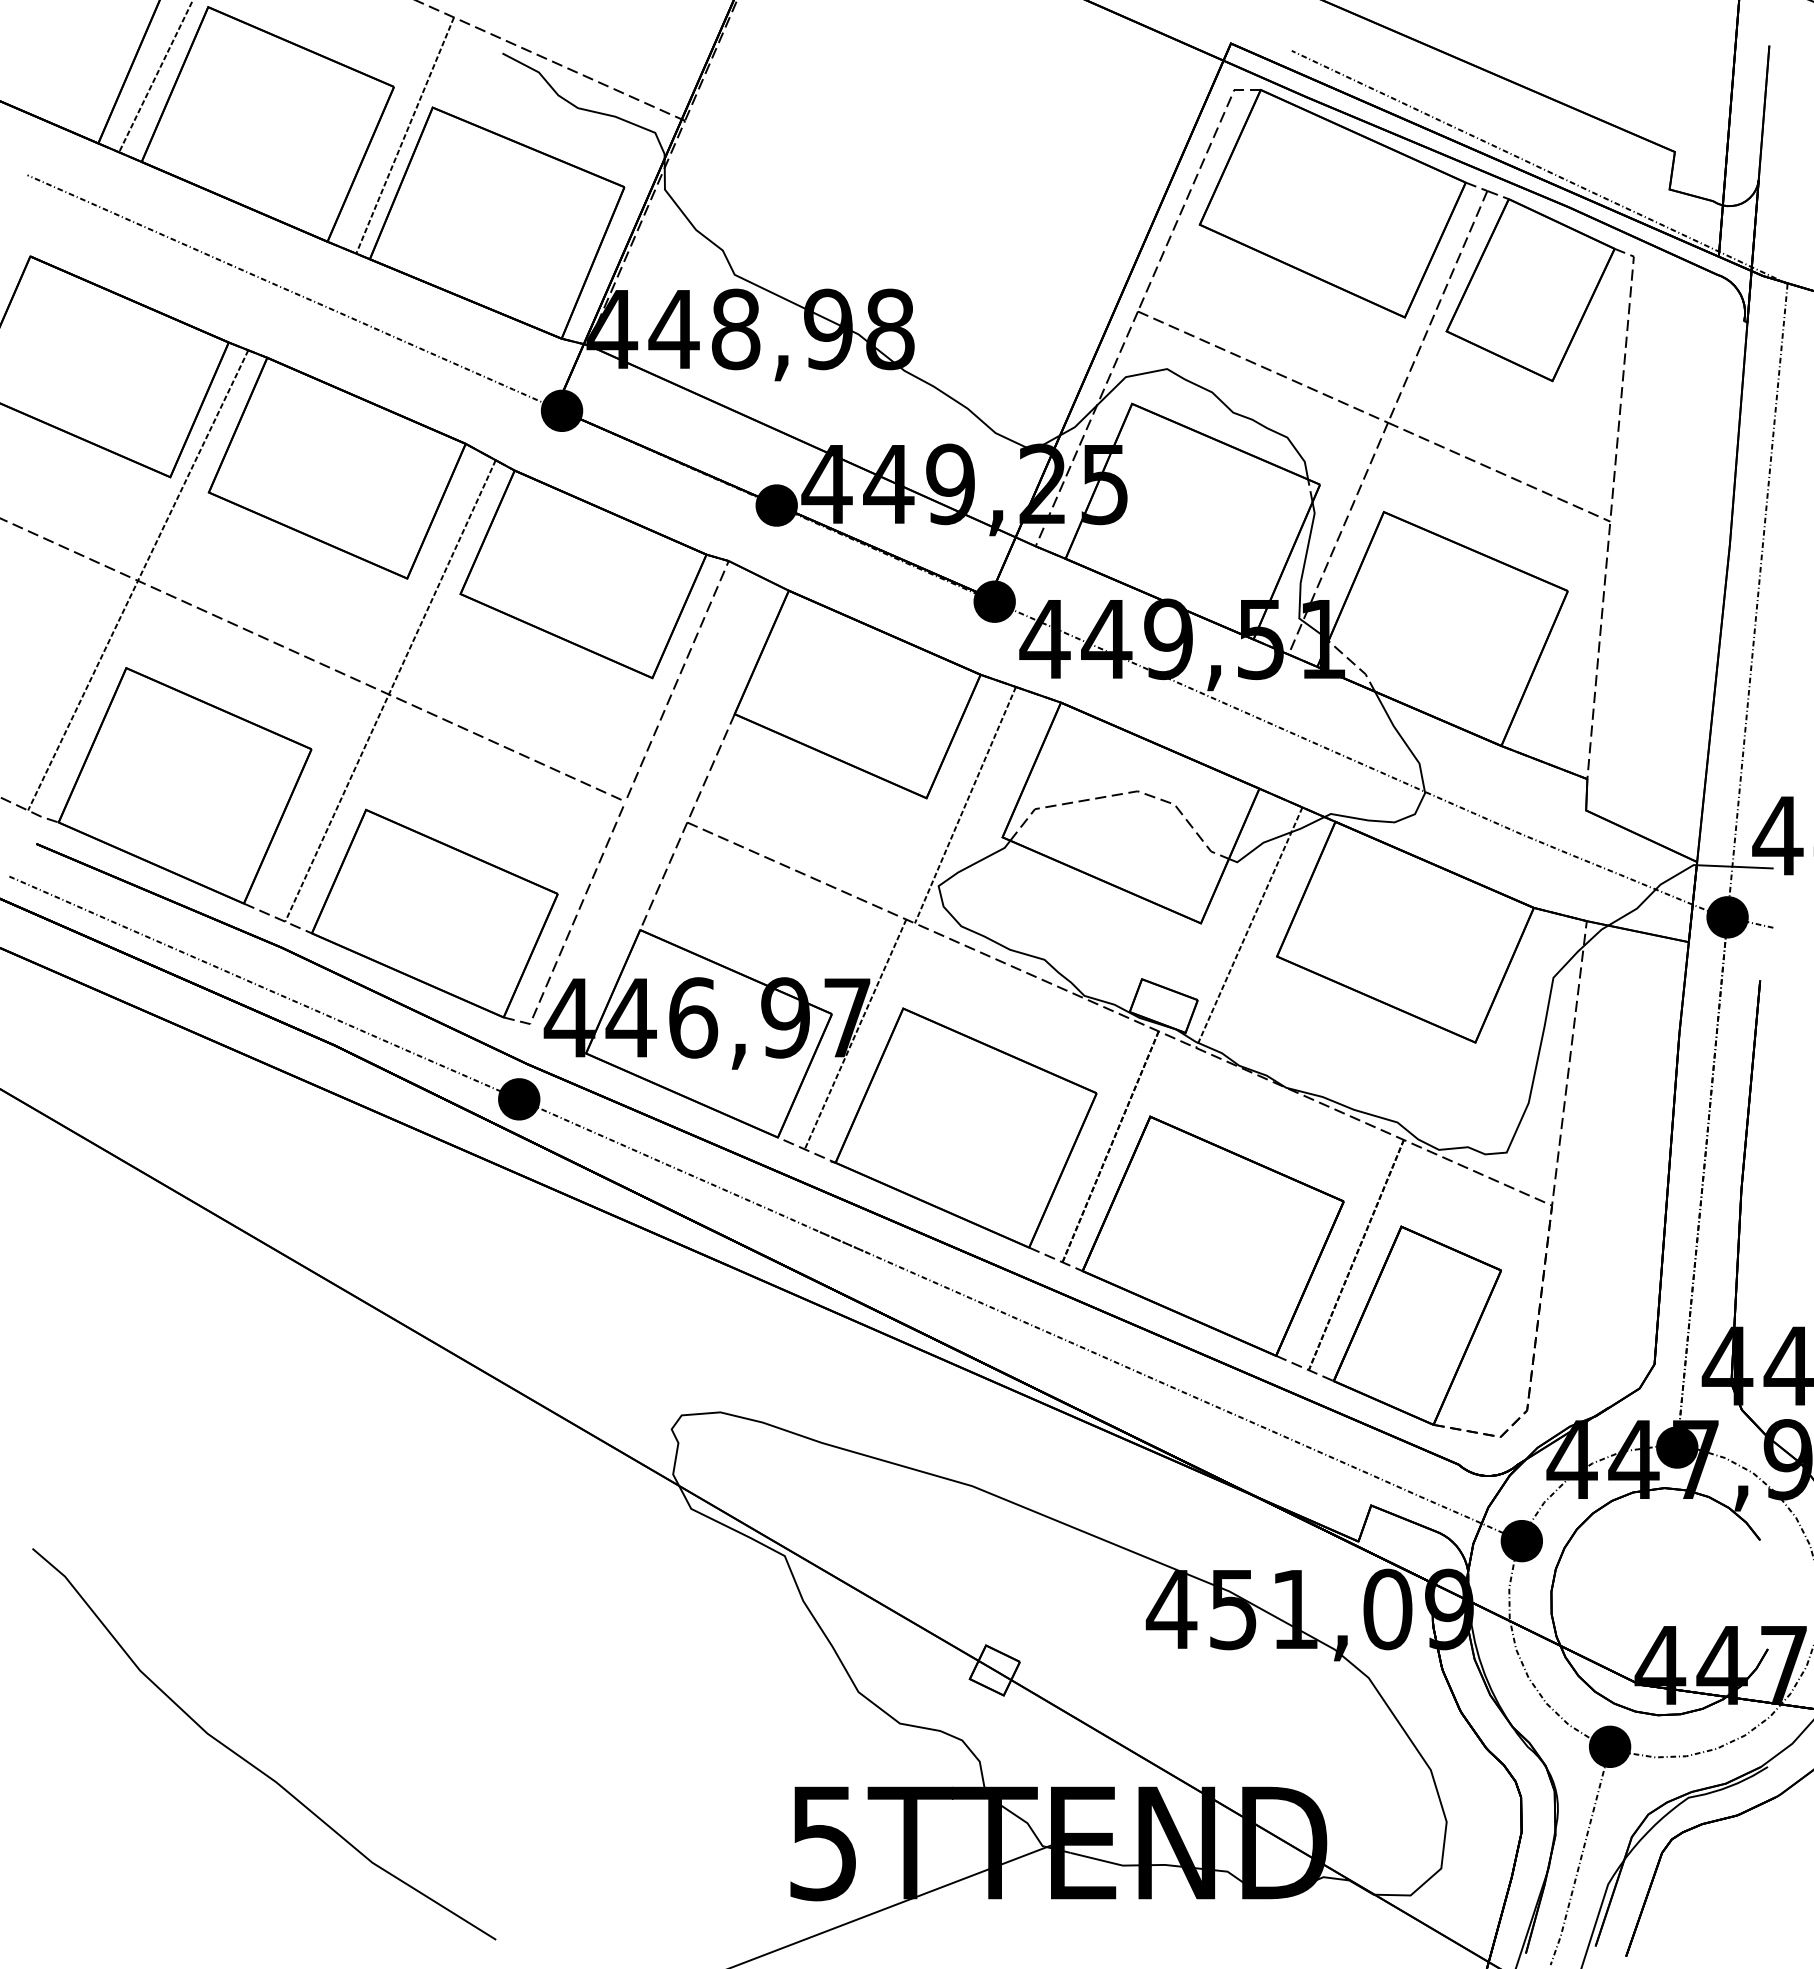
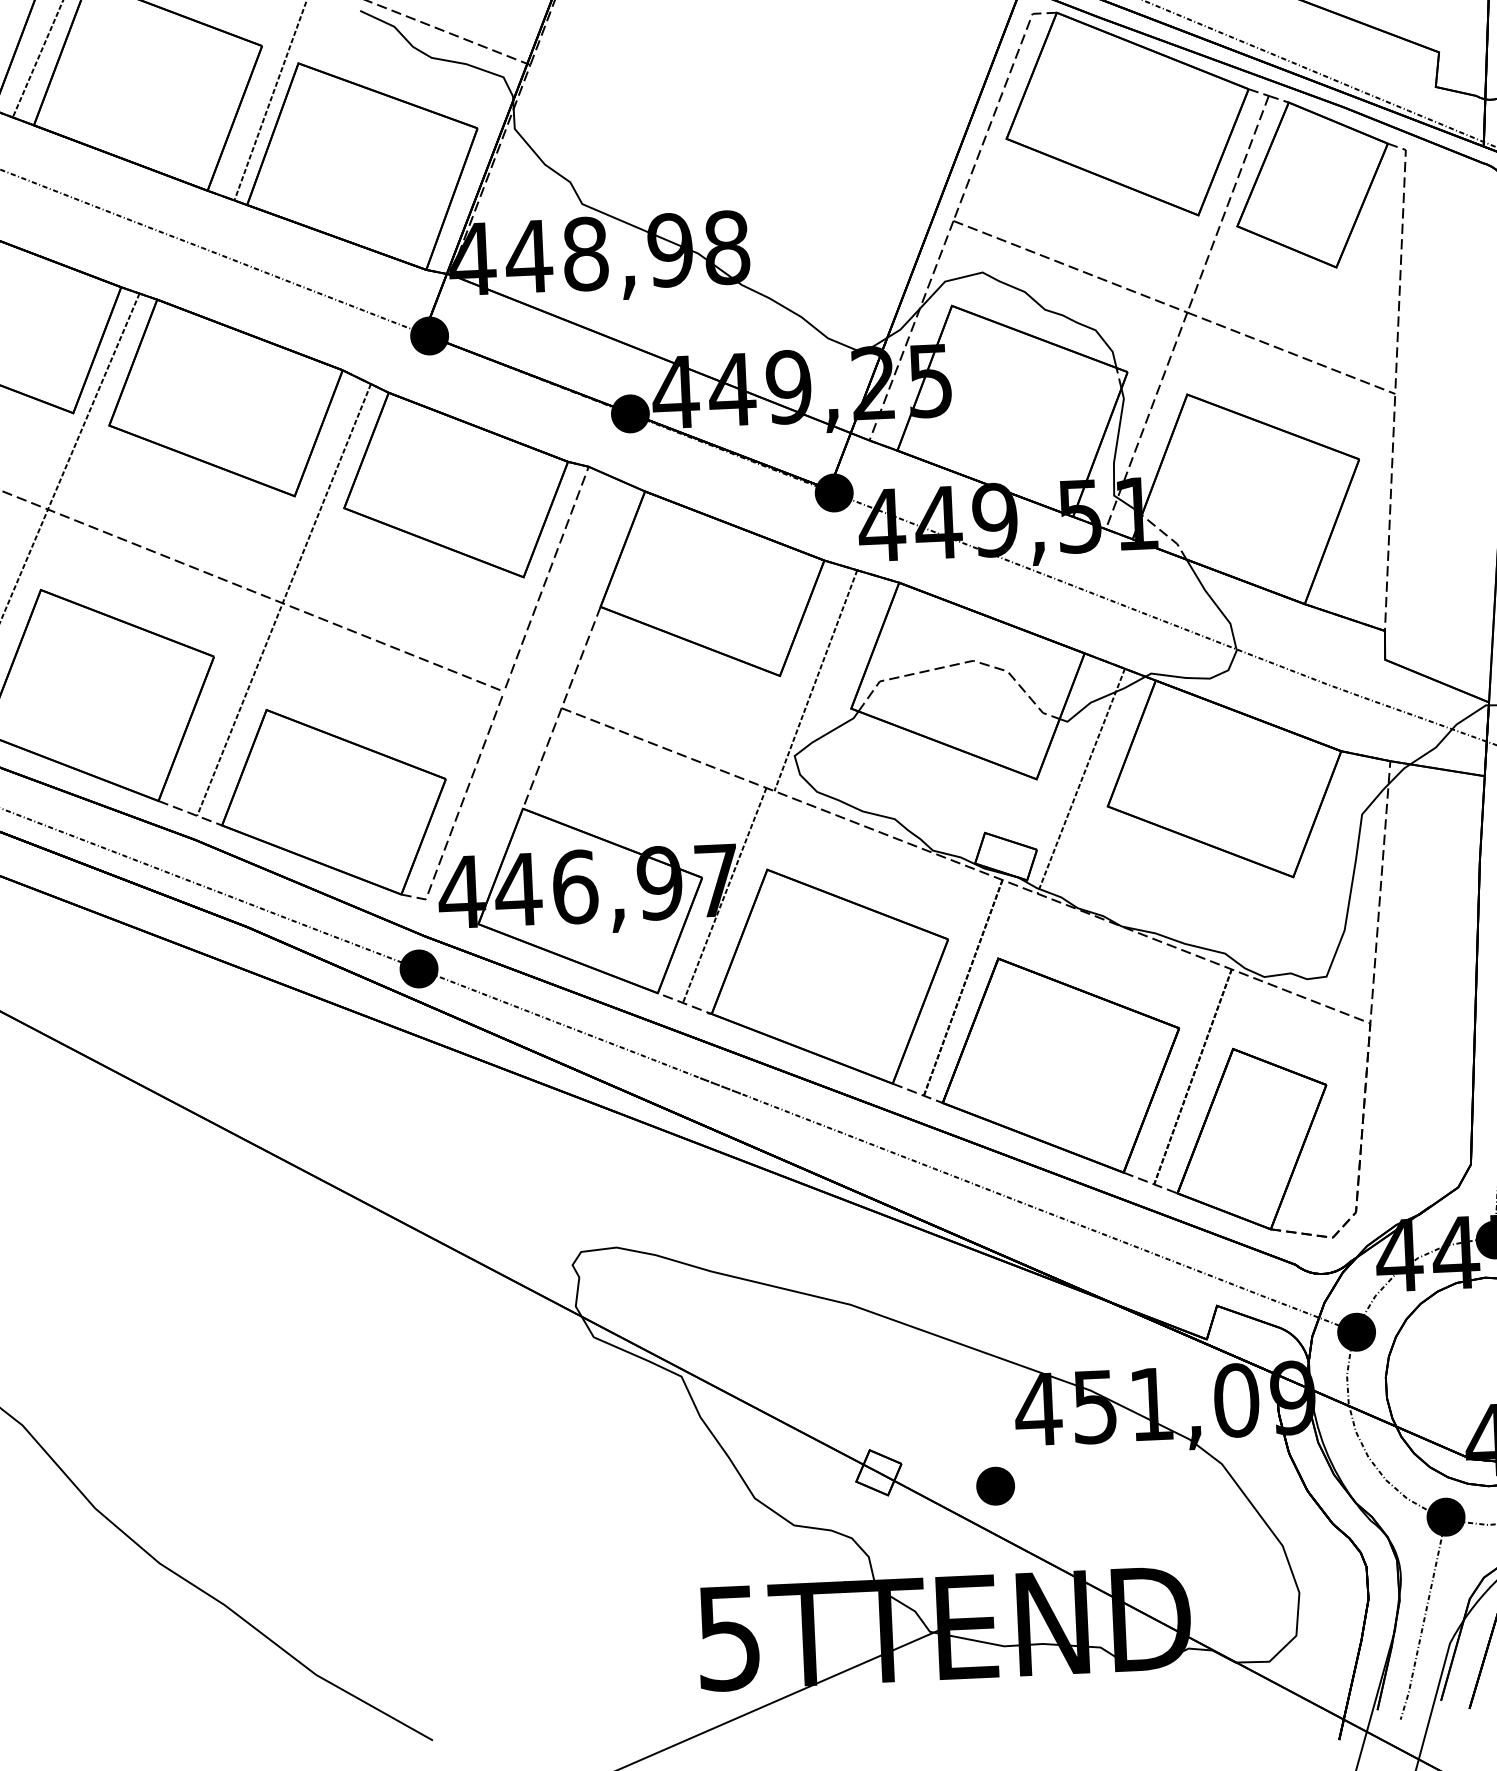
part: (1121, 1690) -> (995, 1485), added

